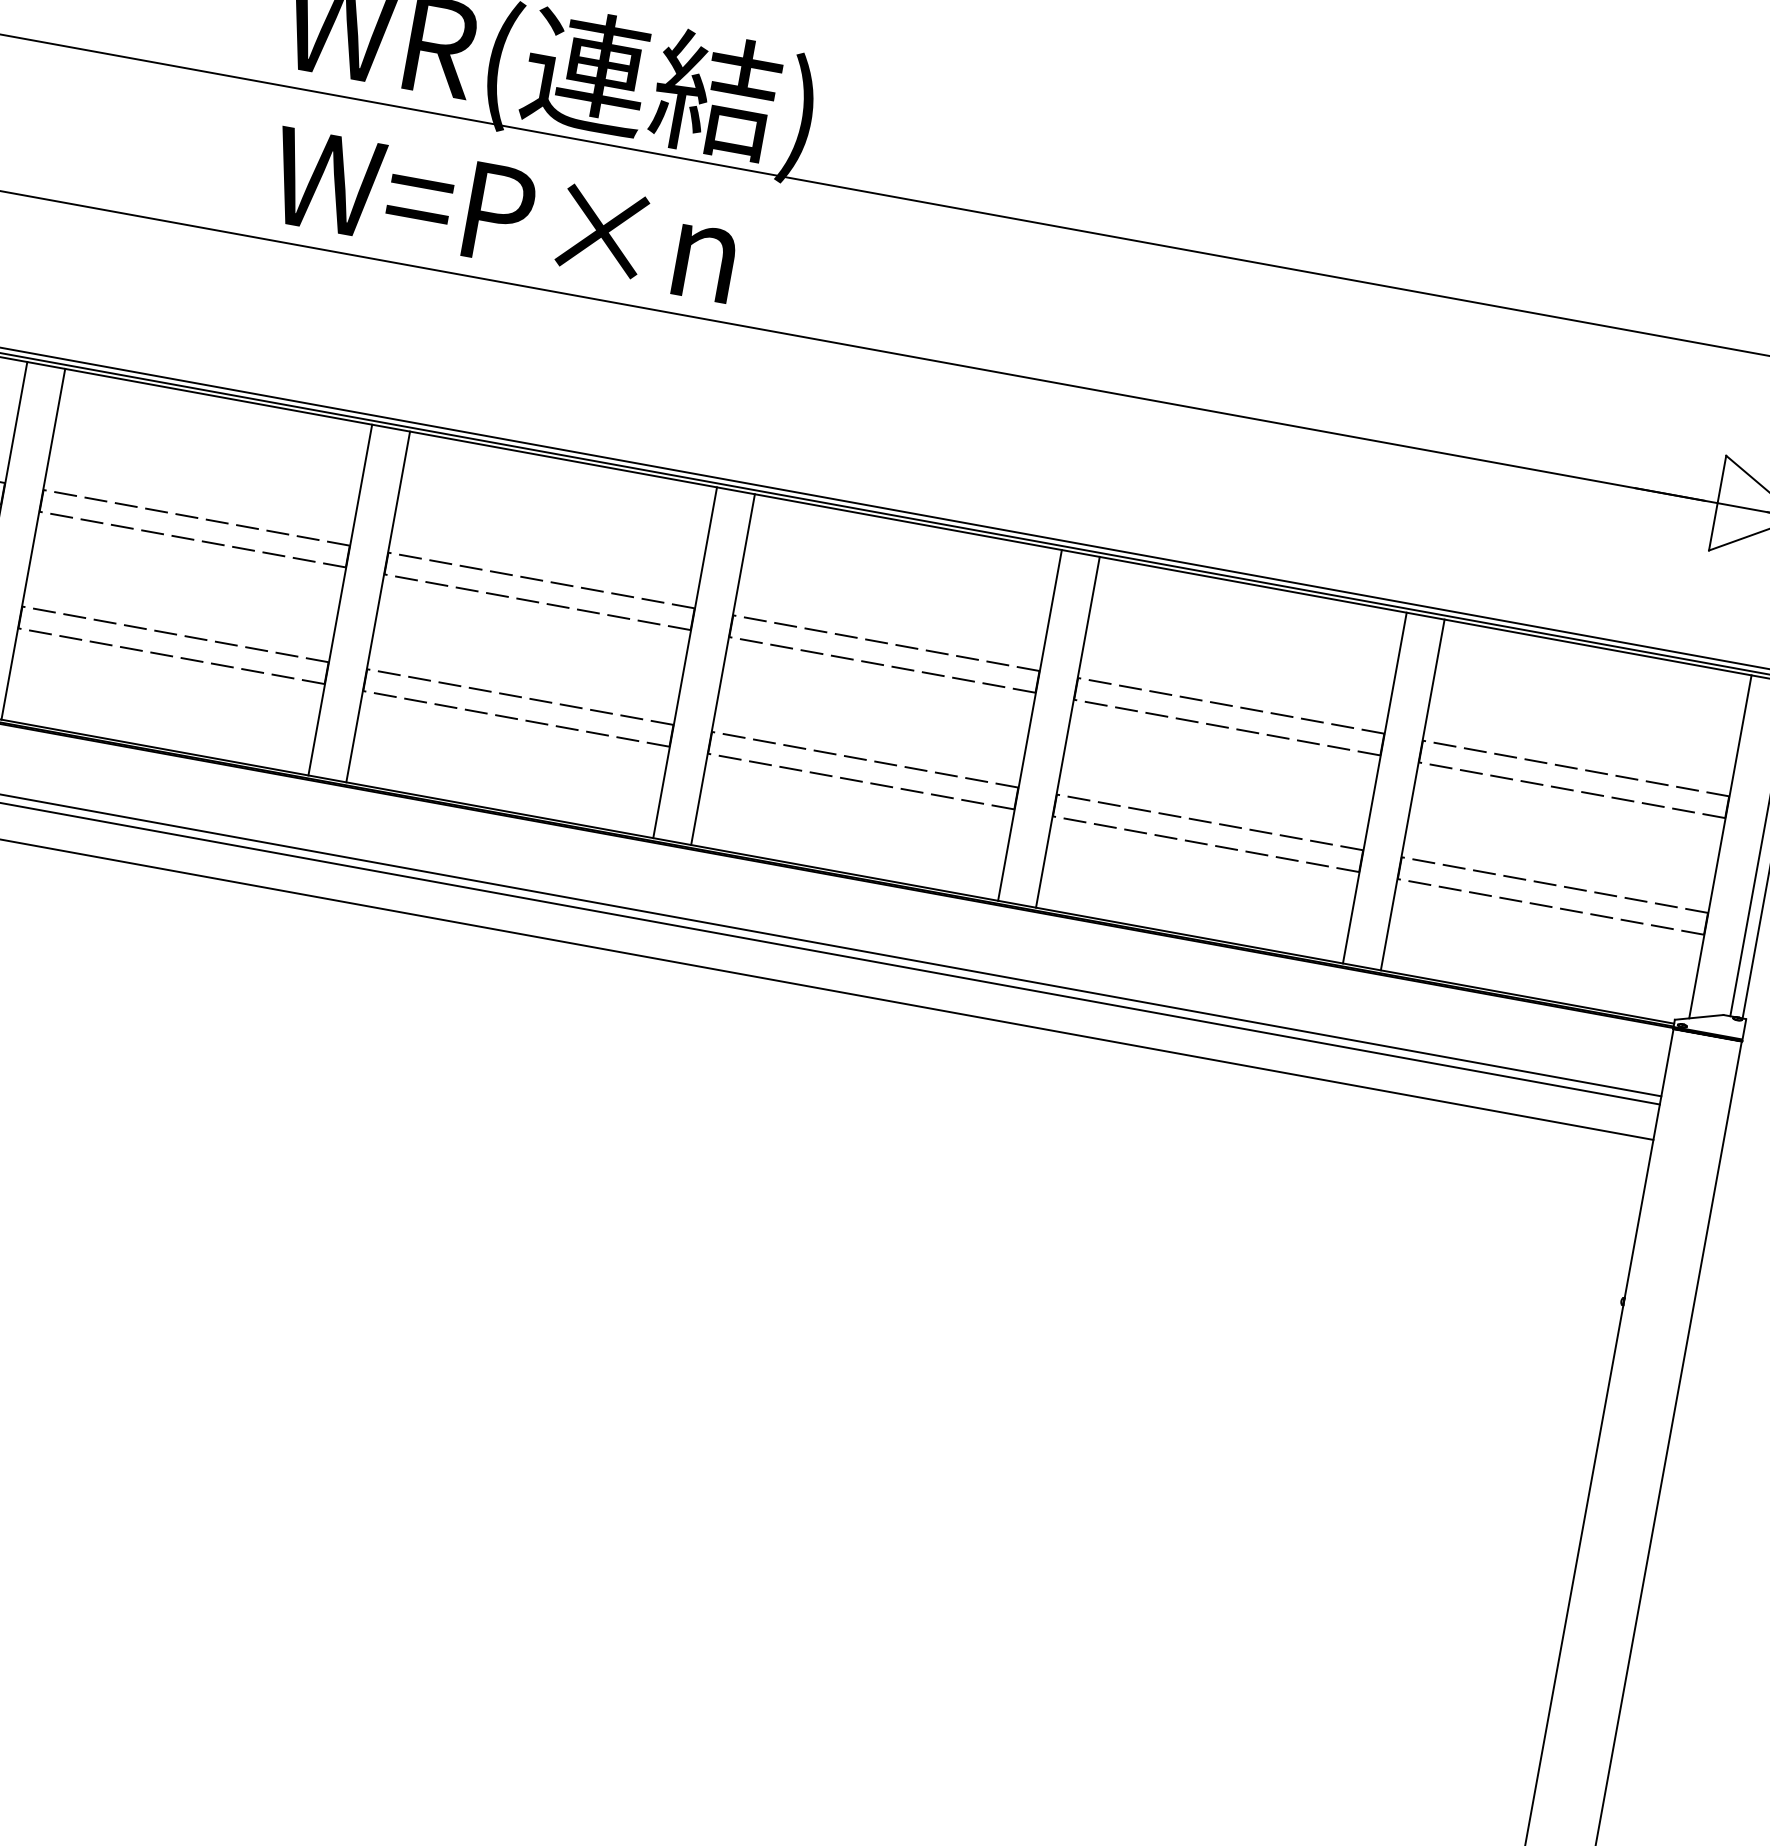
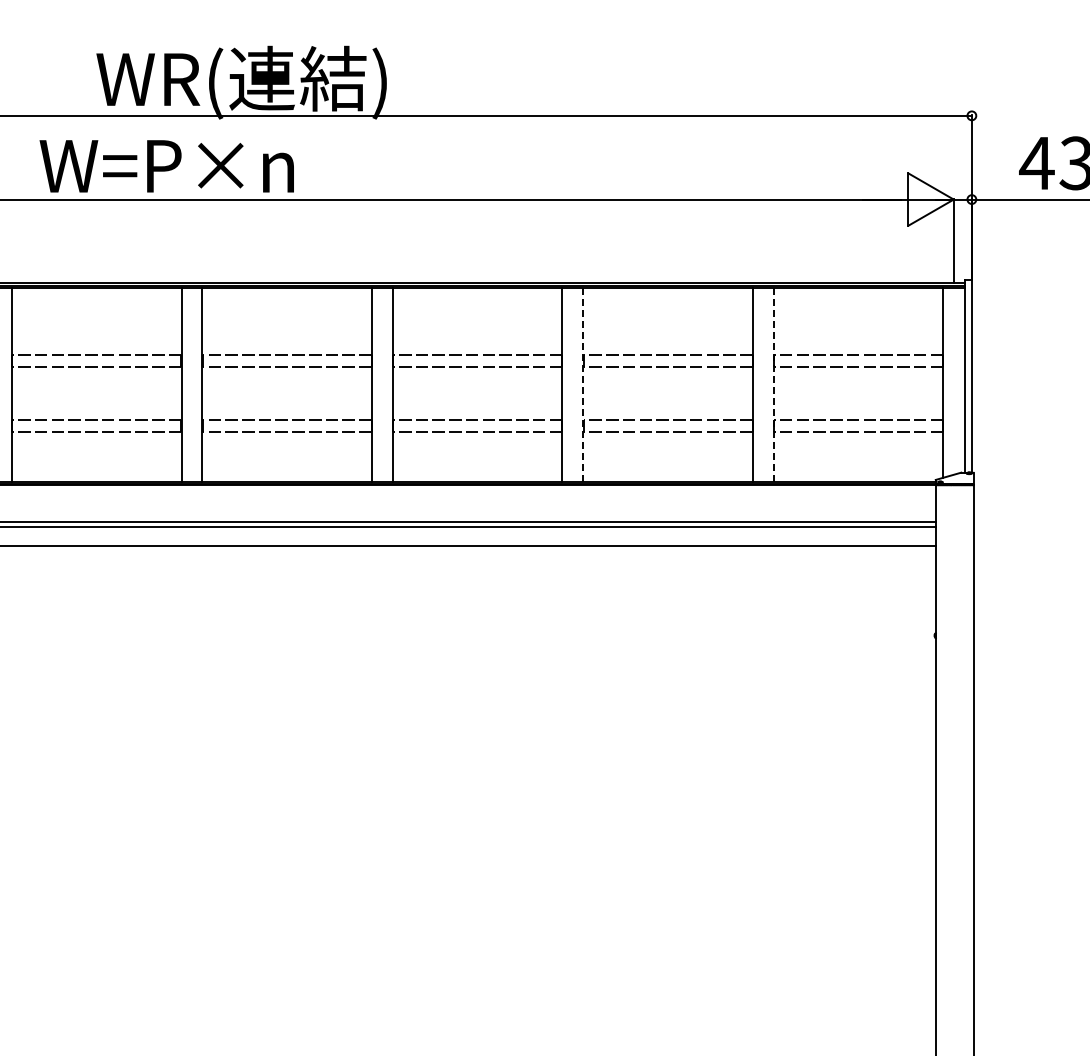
text: (503, 215) -> (166, 166), moved
line: (1068, 732) -> (583, 385), solid -> dashed
line: (1412, 795) -> (773, 385), solid -> dashed

